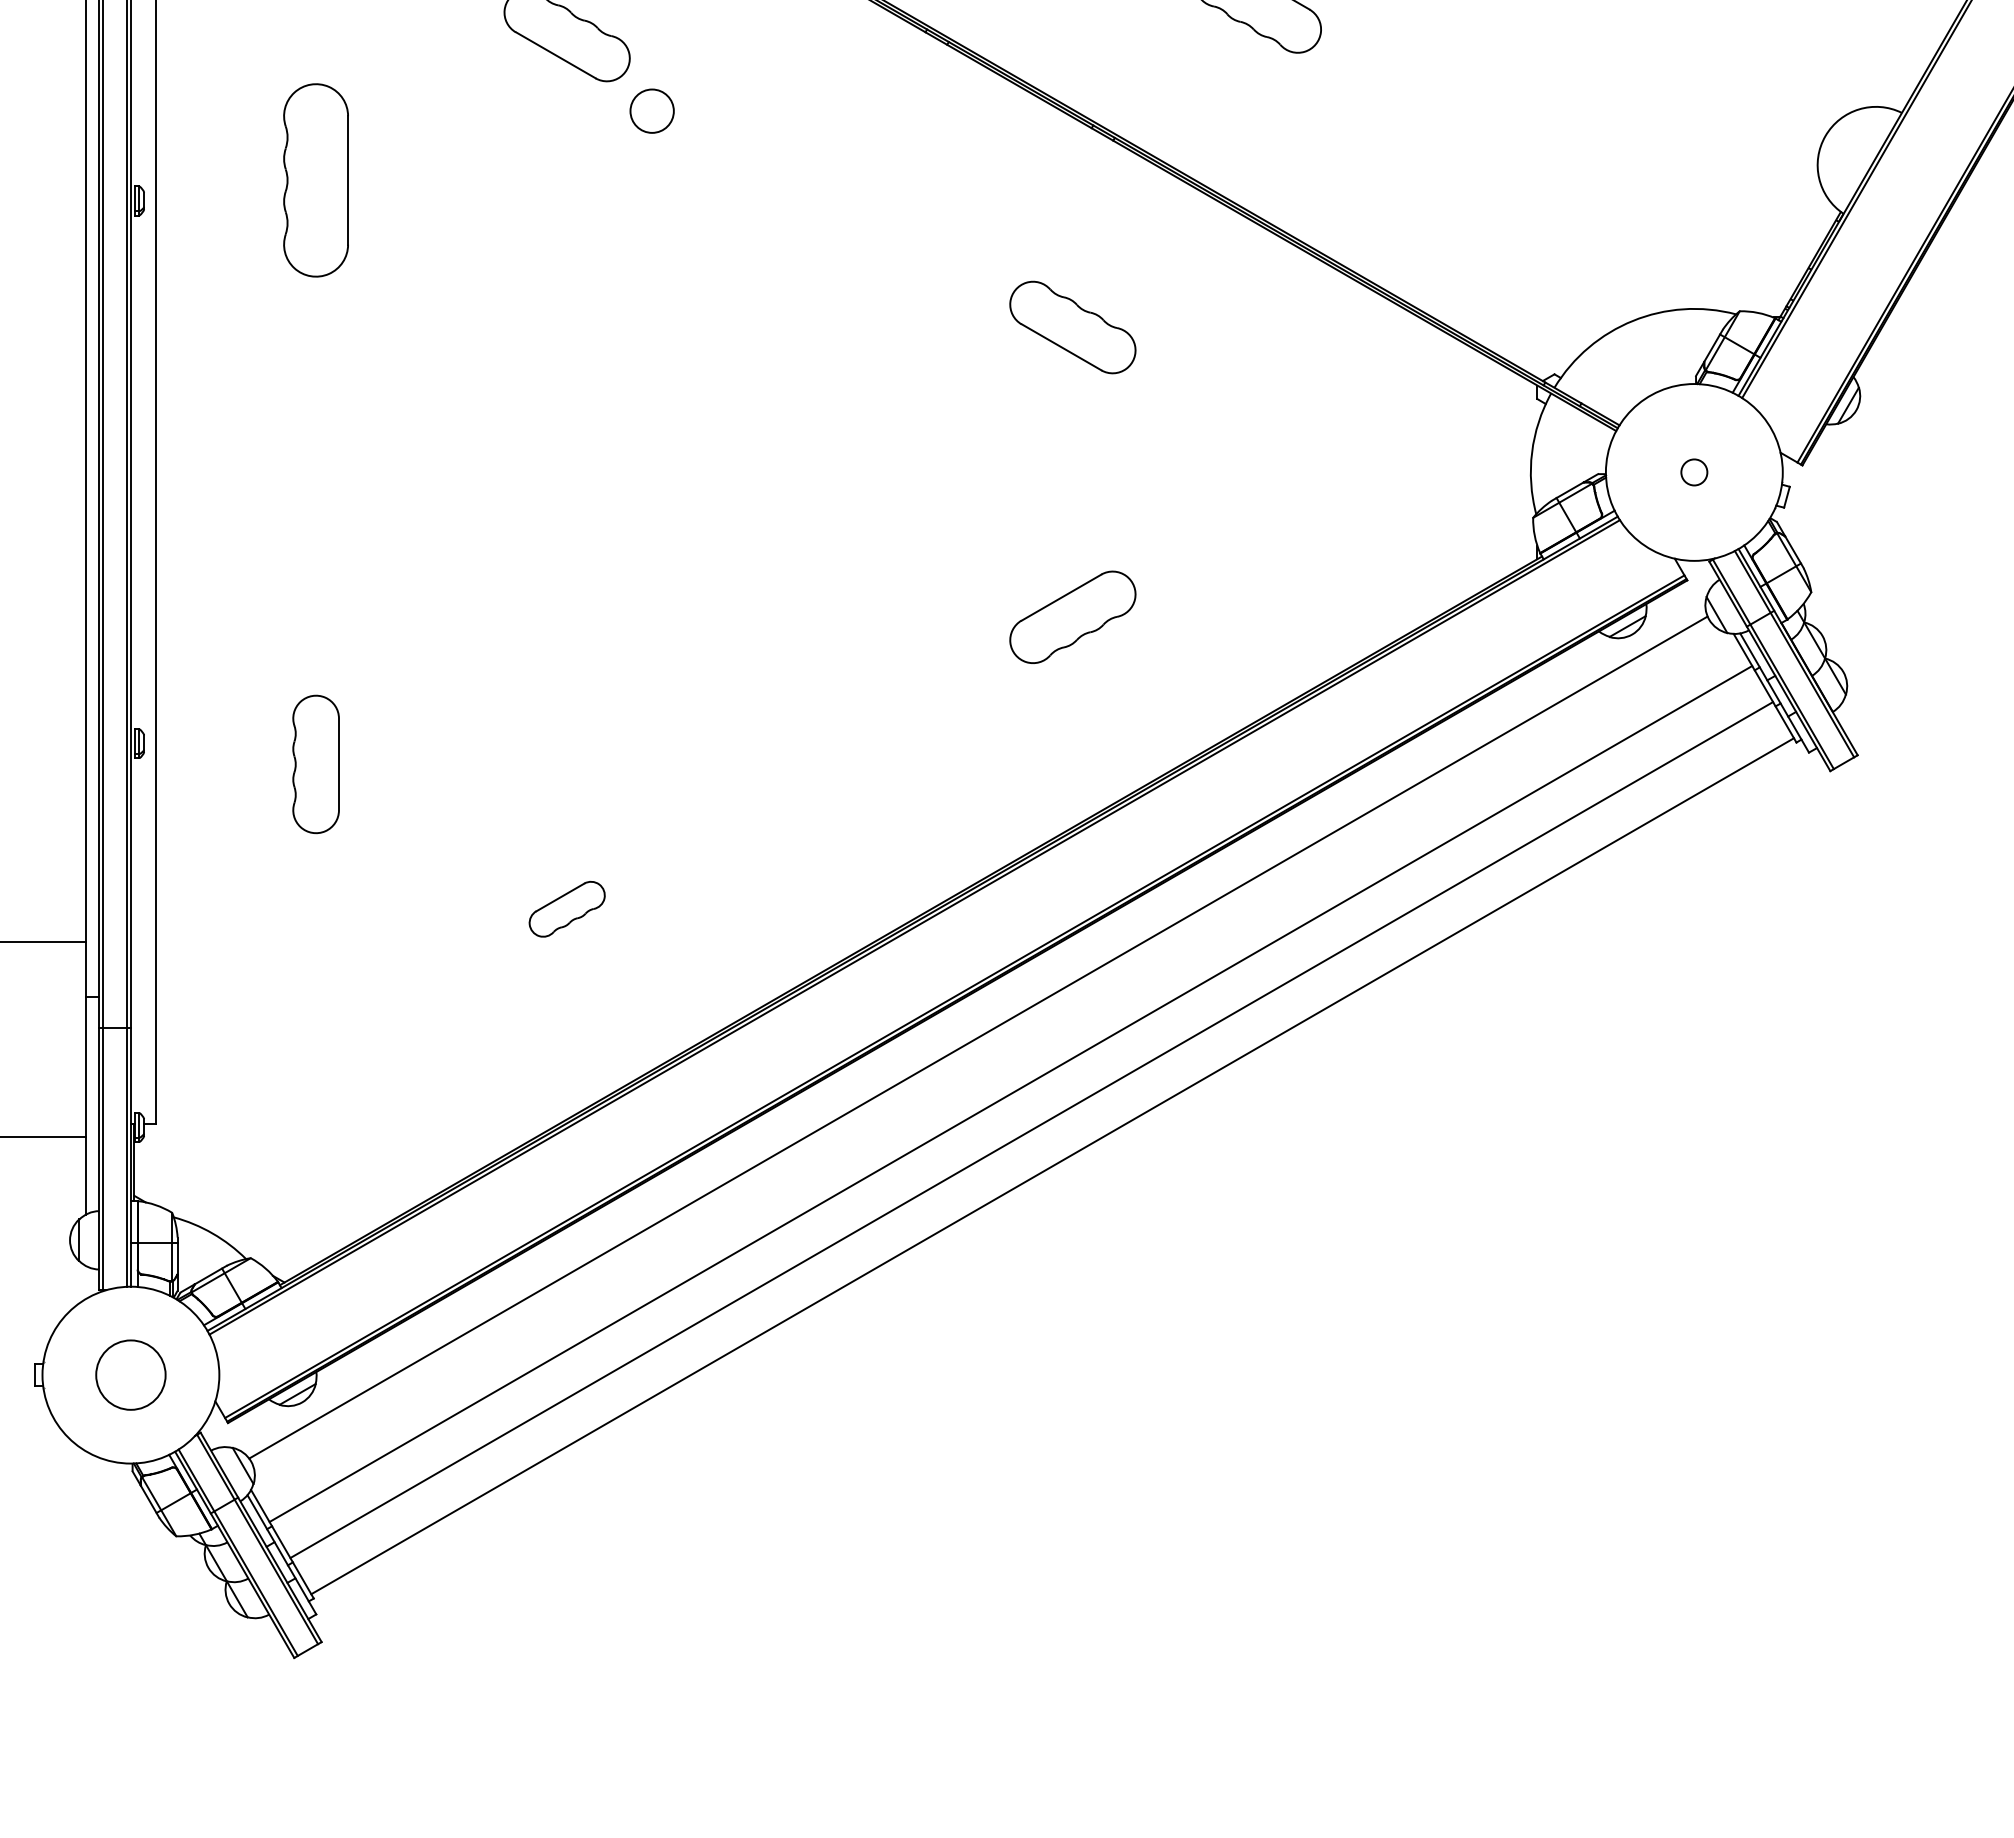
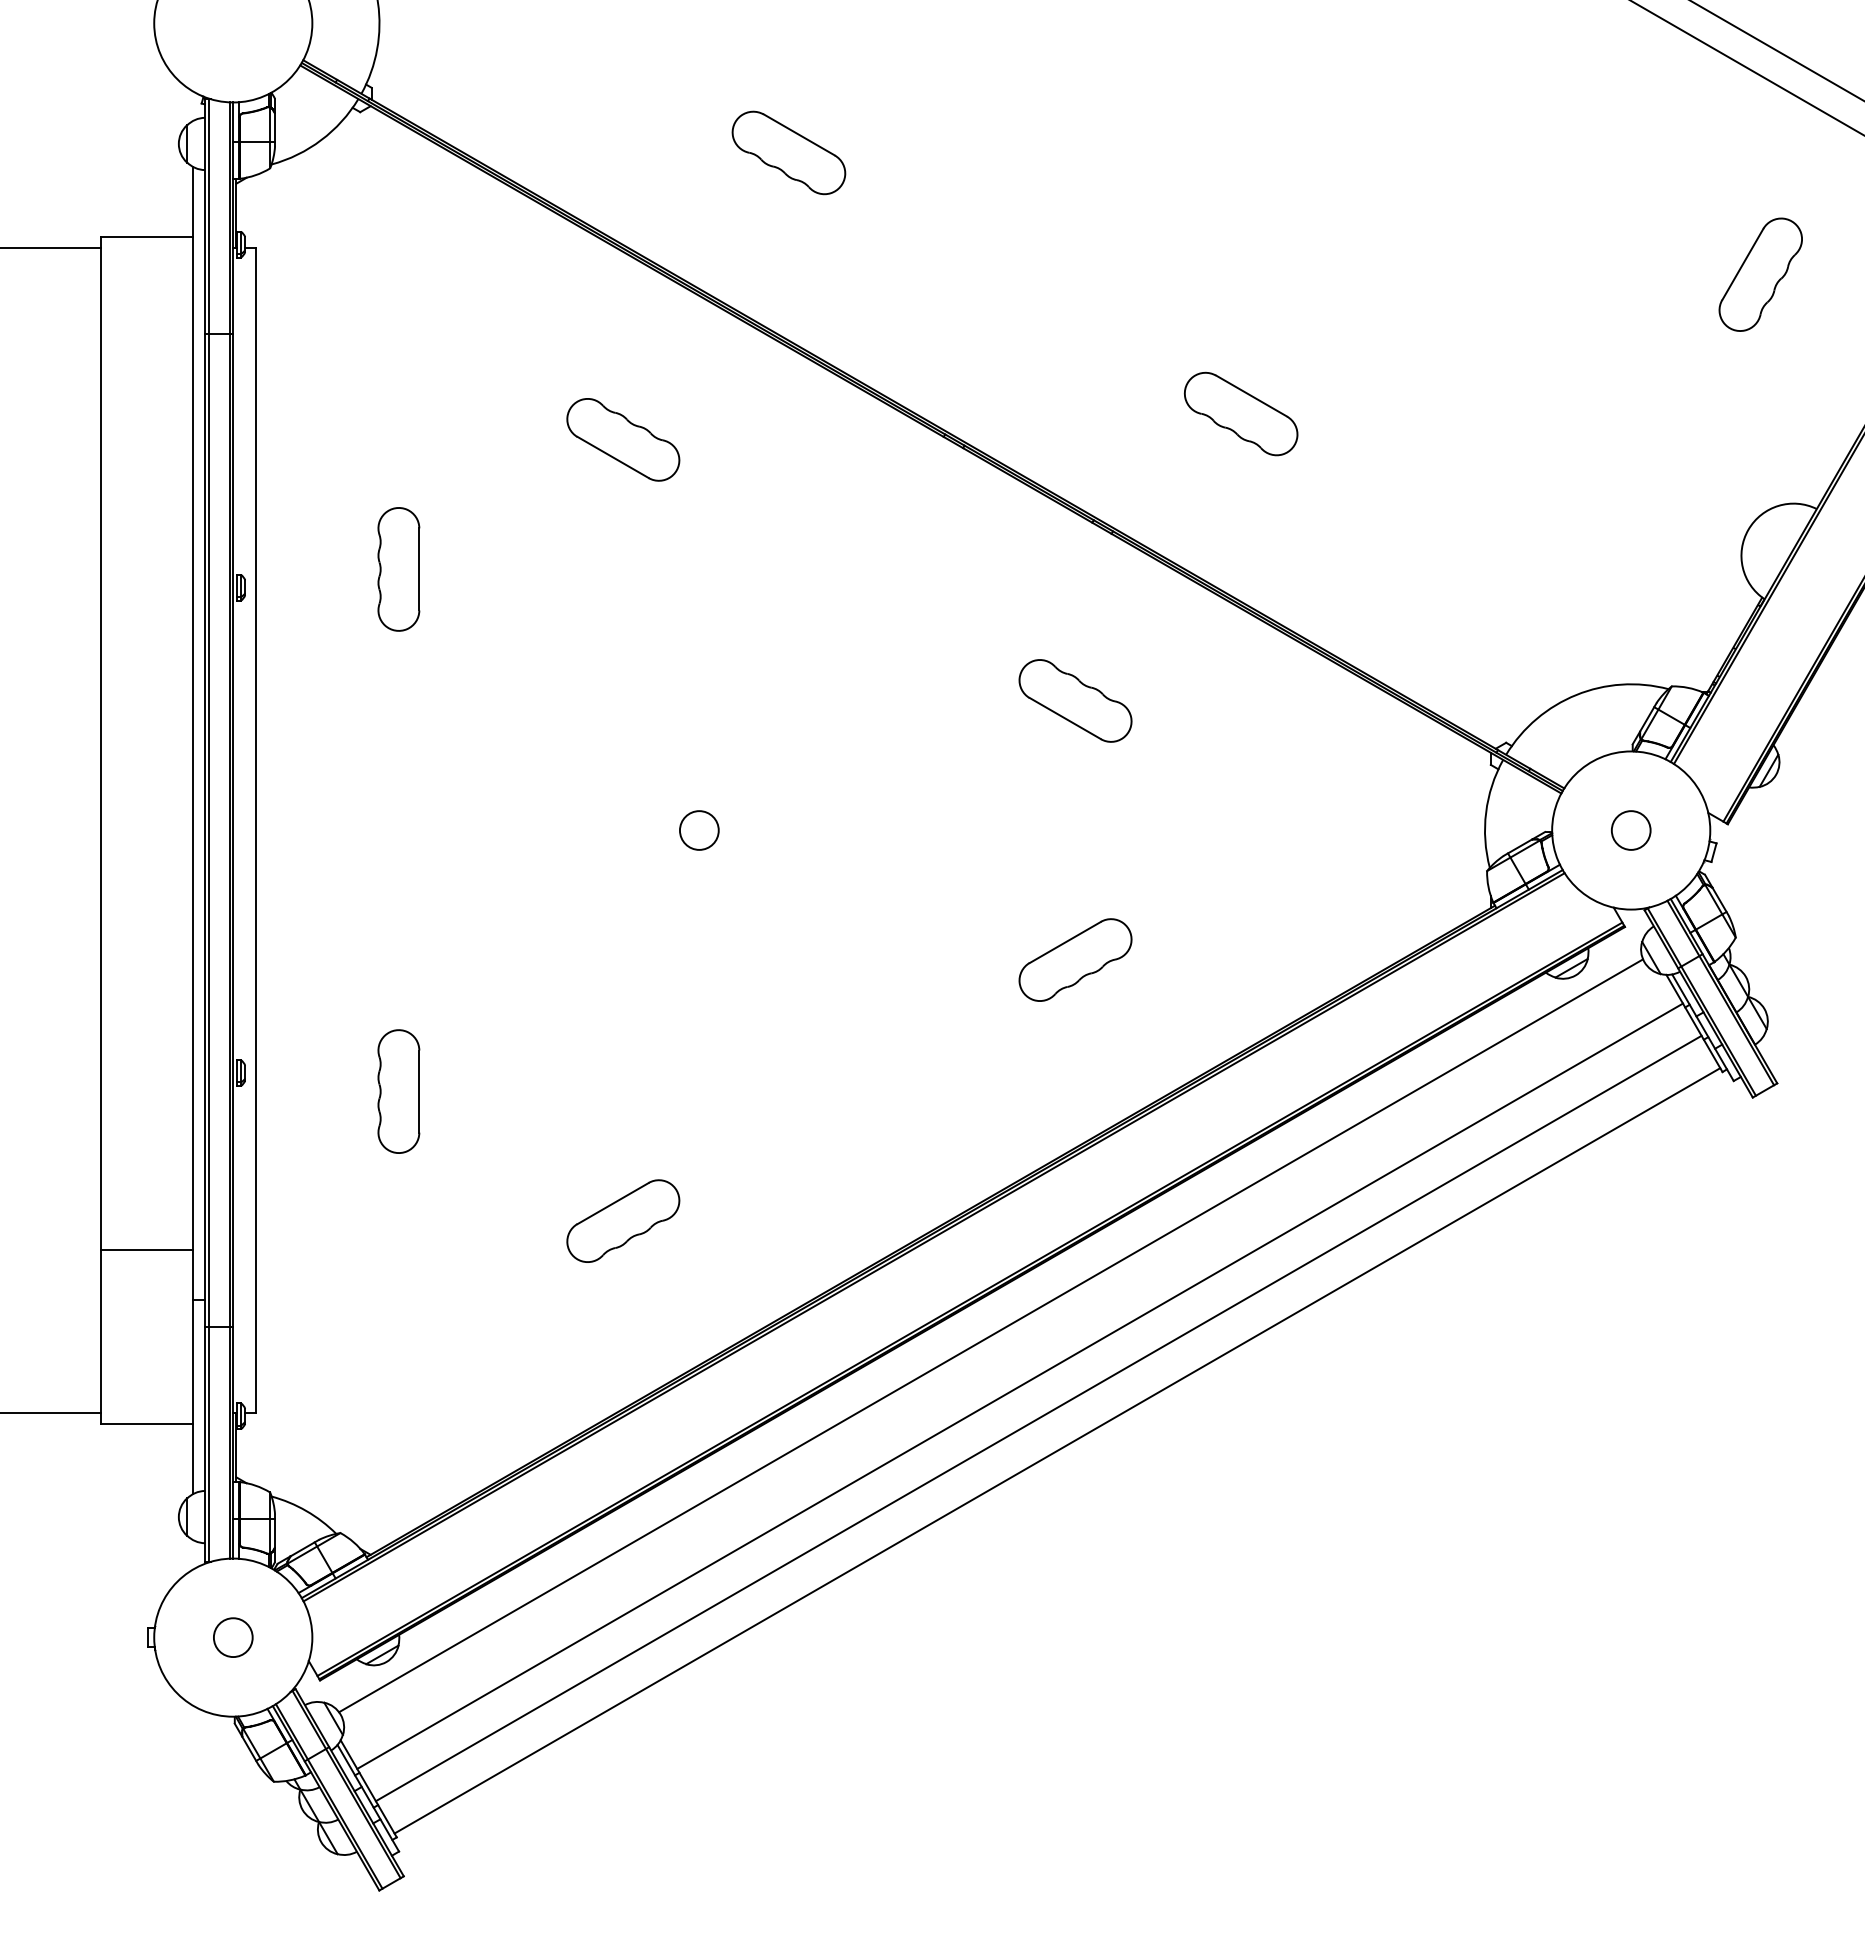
circle: (652, 111) -> (699, 830), moved
part: (315, 180) -> (398, 569), size x0.71
circle: (1693, 472) -> (1630, 830), size x1.67
part: (567, 908) -> (623, 1220), size x1.67
circle: (130, 1374) -> (232, 1637), size x0.62

